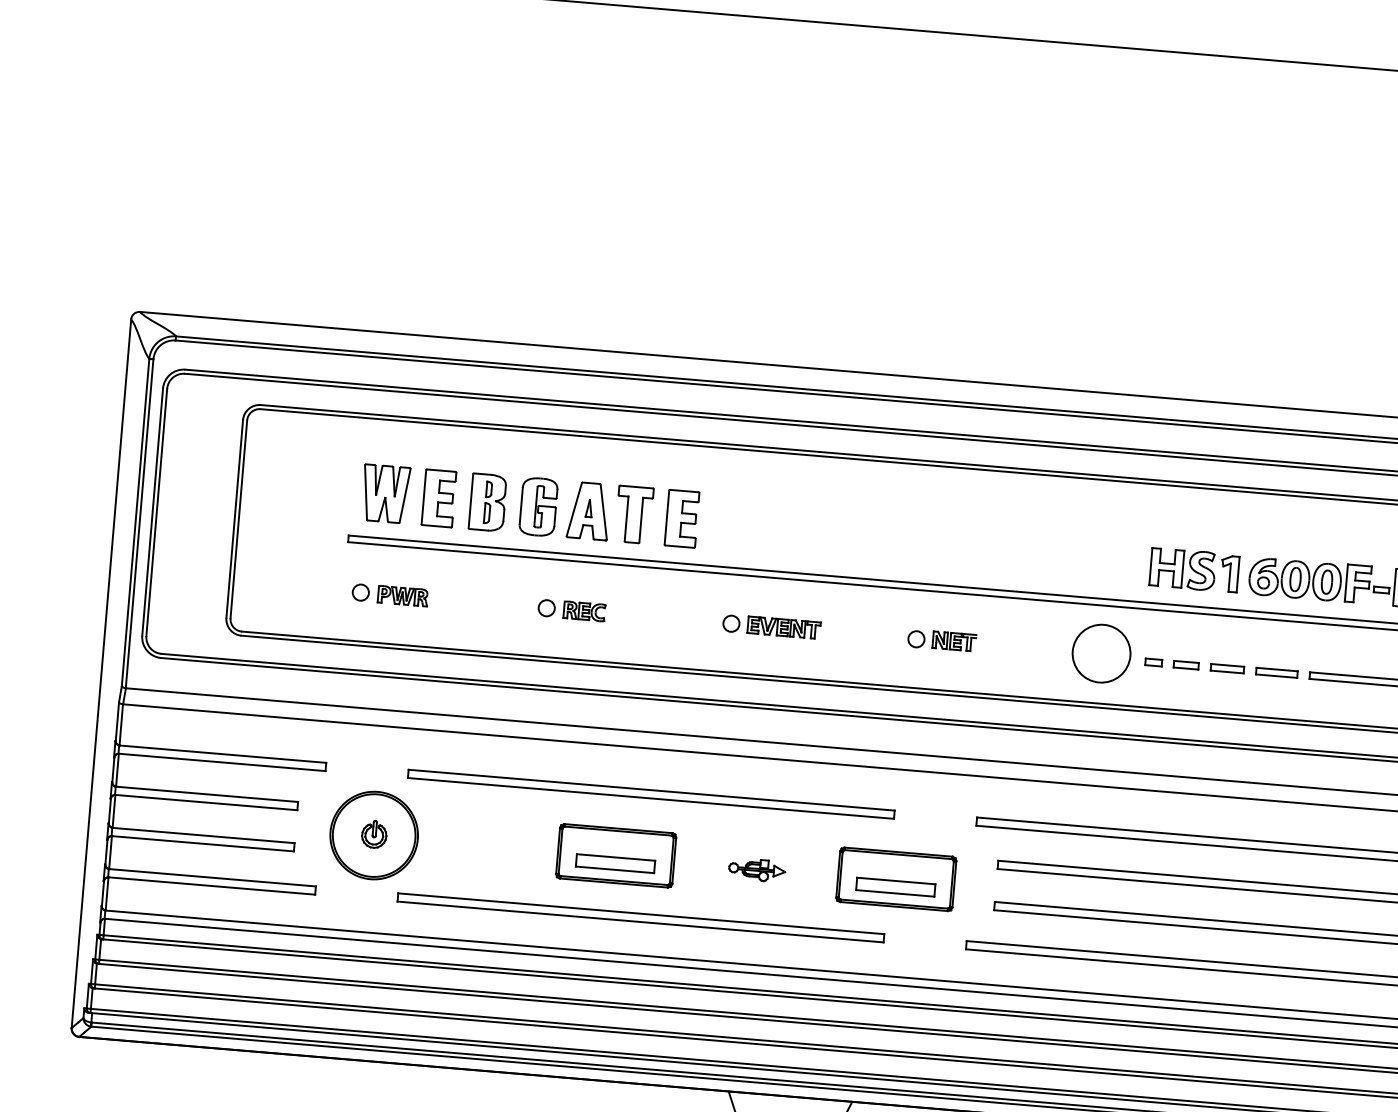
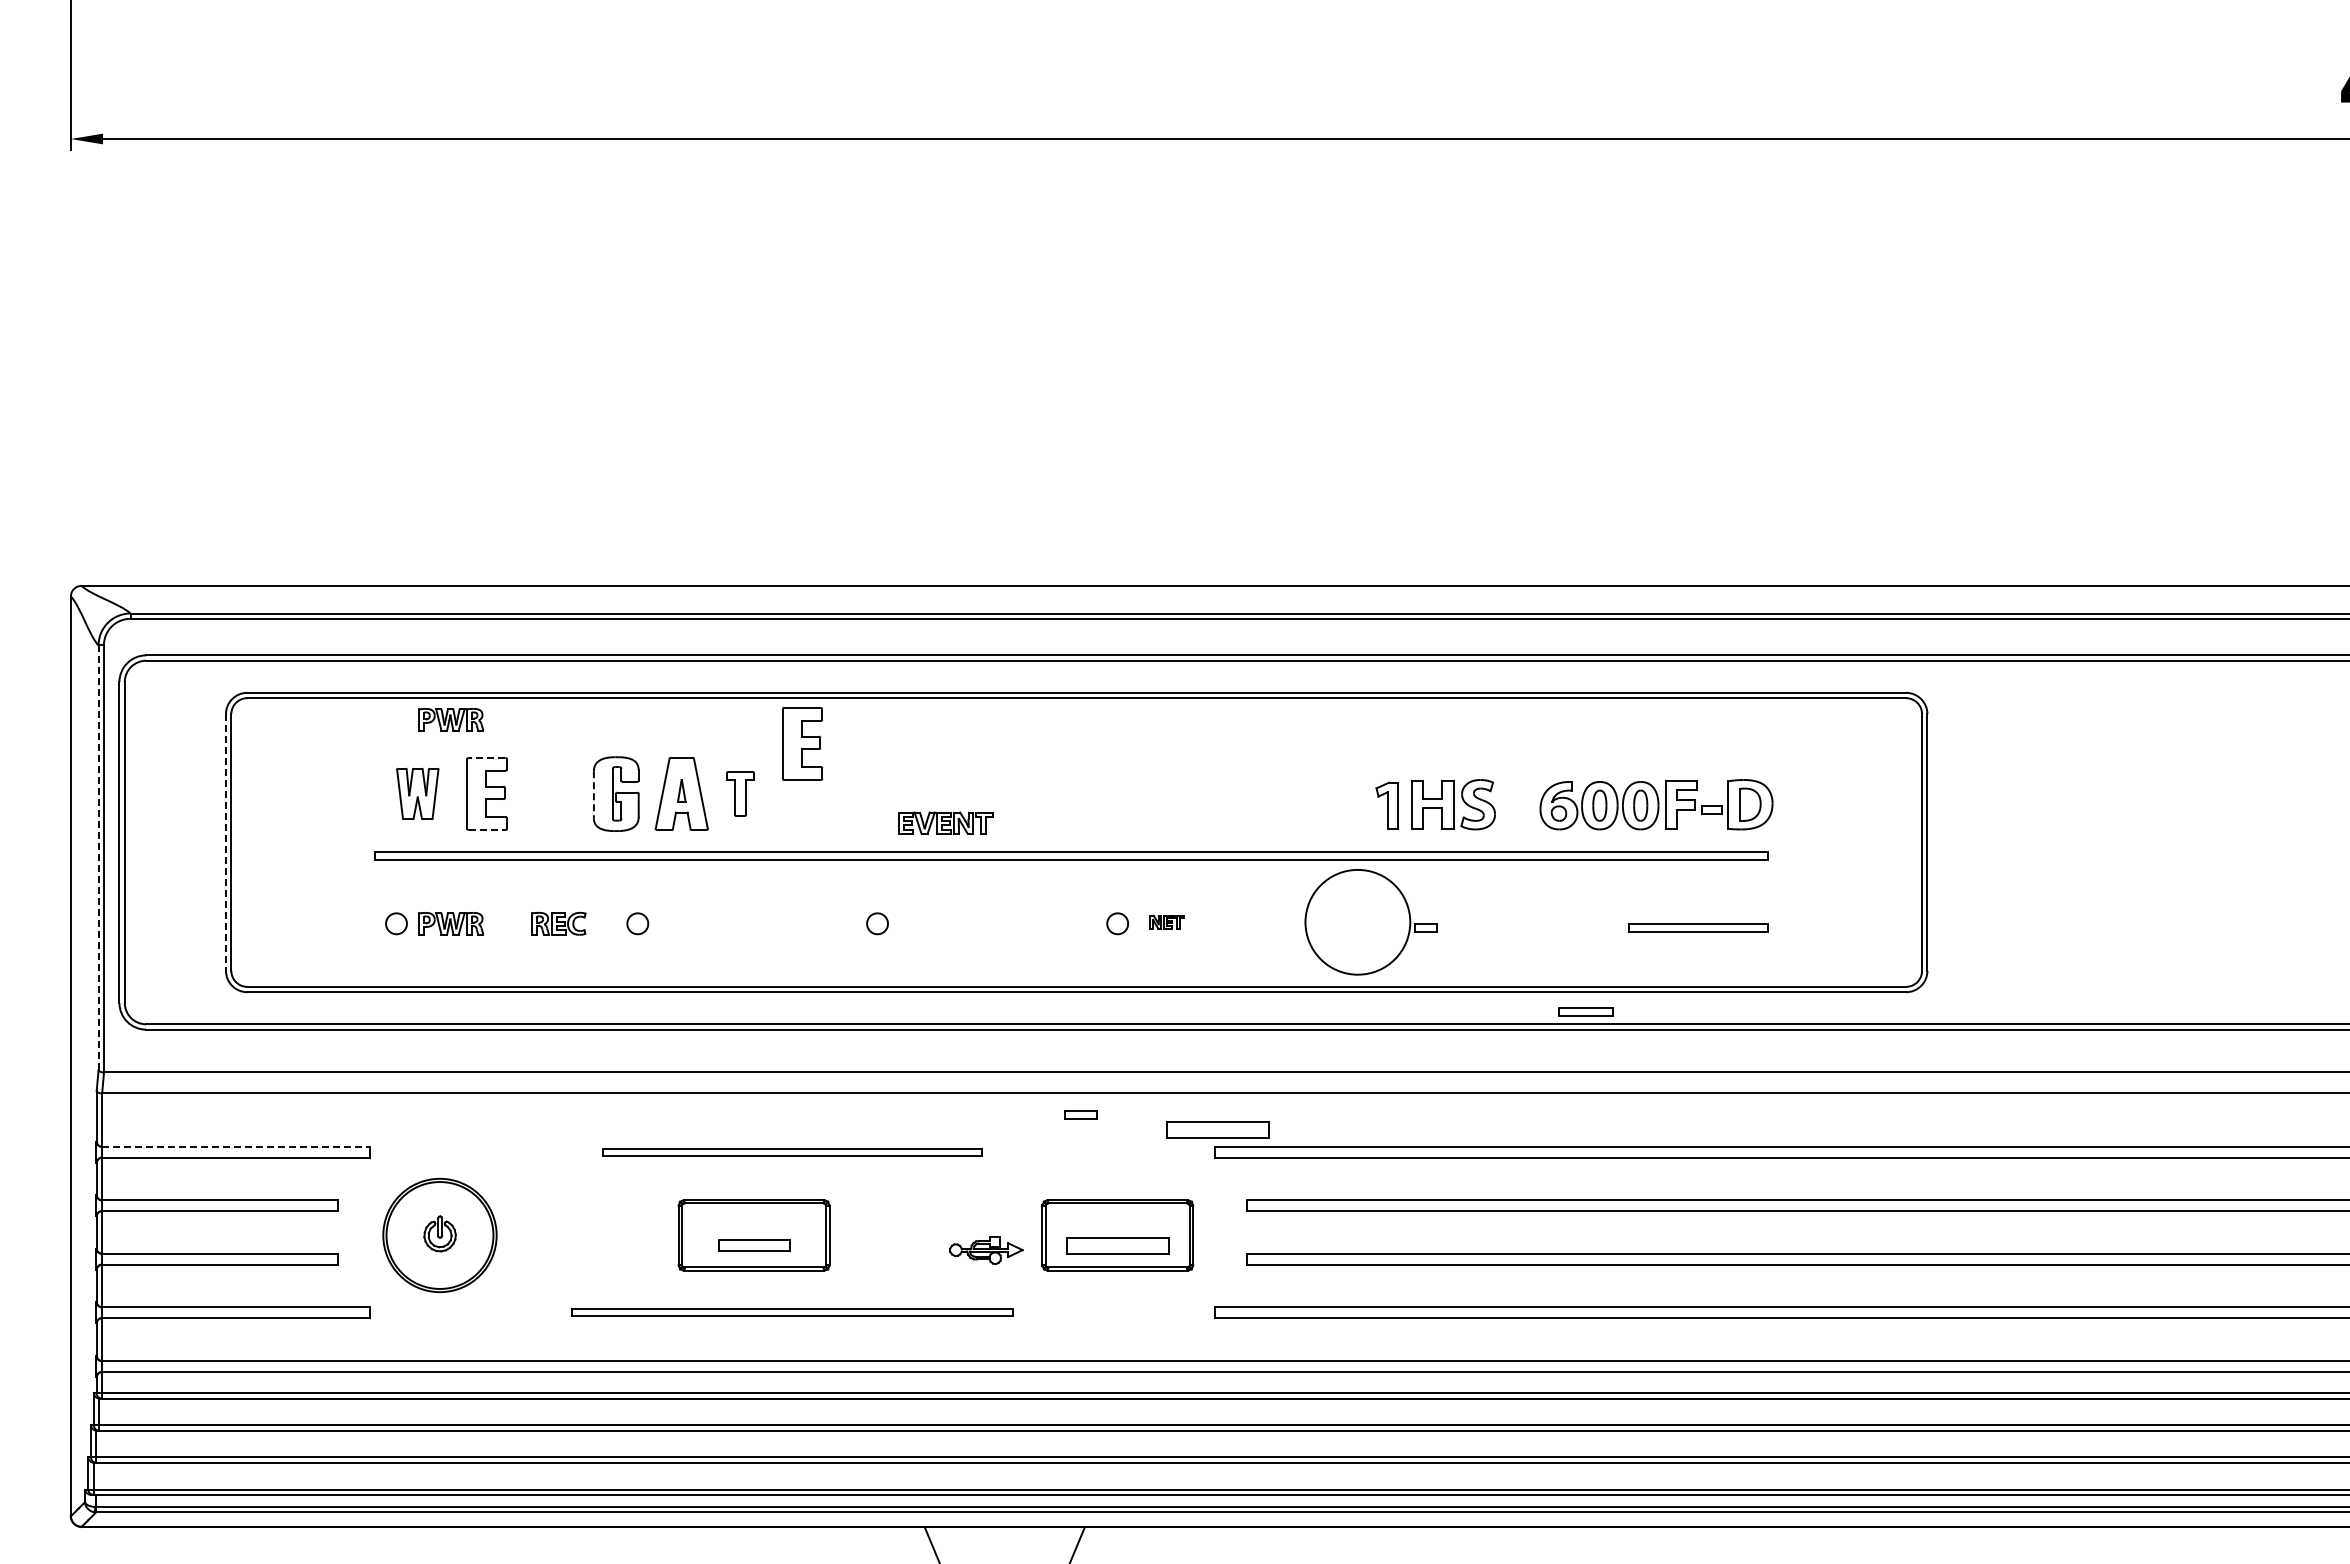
part: (415, 438) -> (450, 719), added
line: (440, 470) -> (486, 757), solid -> dashed
part: (385, 493) -> (417, 793), size x0.7
part: (487, 502) -> (550, 793), removed
line: (520, 505) -> (593, 794), solid -> dashed
part: (634, 514) -> (740, 793), size x0.6
part: (682, 518) -> (802, 743), moved
line: (234, 519) -> (225, 843), solid -> dashed
line: (135, 522) -> (98, 857), solid -> dashed
line: (436, 526) -> (487, 830), solid -> dashed
part: (1229, 573) -> (1386, 805), moved
part: (584, 611) -> (558, 923), moved
part: (783, 627) -> (945, 822), moved
part: (954, 640) -> (1166, 921), size x0.6
circle: (1101, 653) -> (1357, 921), size x1.4
part: (1185, 664) -> (1080, 1114), moved
part: (1227, 668) -> (1521, 927), removed
part: (1276, 672) -> (1585, 1011), moved
line: (223, 753) -> (236, 1146), solid -> dashed
part: (651, 794) -> (792, 1152), size x0.6
part: (980, 804) -> (1217, 1129), added
part: (615, 863) -> (753, 1245), size x0.7
part: (757, 870) -> (986, 1250), moved
part: (640, 917) -> (792, 1312), size x0.7

